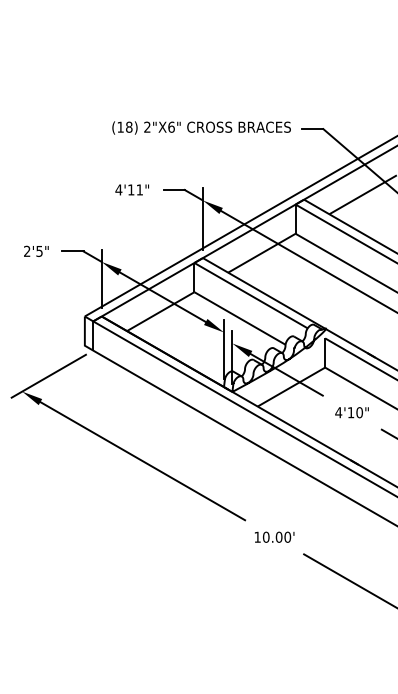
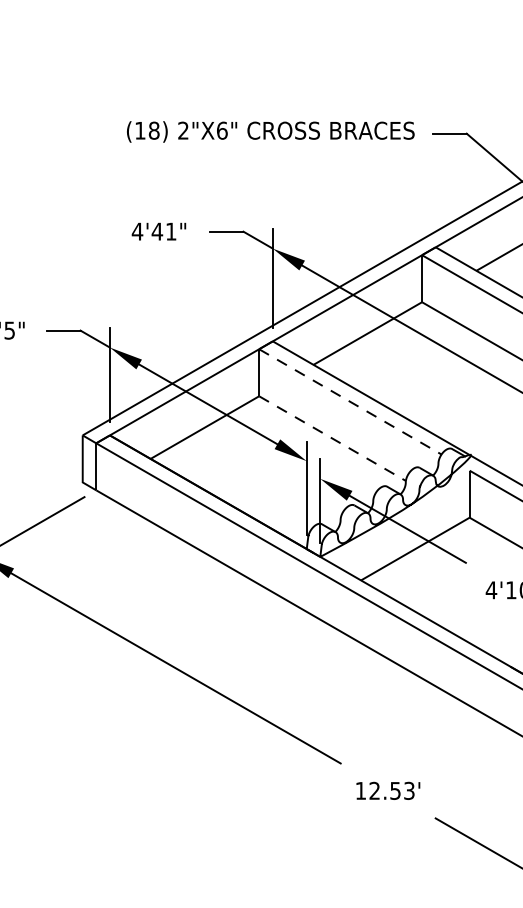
text: (130, 189) -> (156, 230), 4'11" -> 4'41"
line: (251, 295) -> (351, 401), solid -> dashed
line: (240, 318) -> (333, 438), solid -> dashed
text: (276, 536) -> (391, 789), 10.00' -> 12.53'

